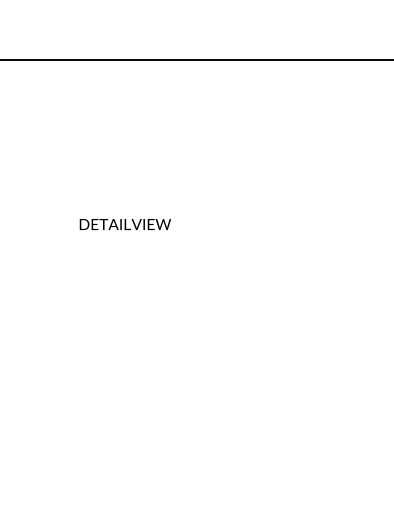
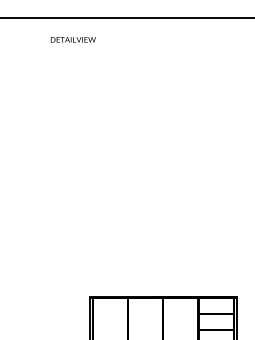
text: (123, 223) -> (72, 39), moved

